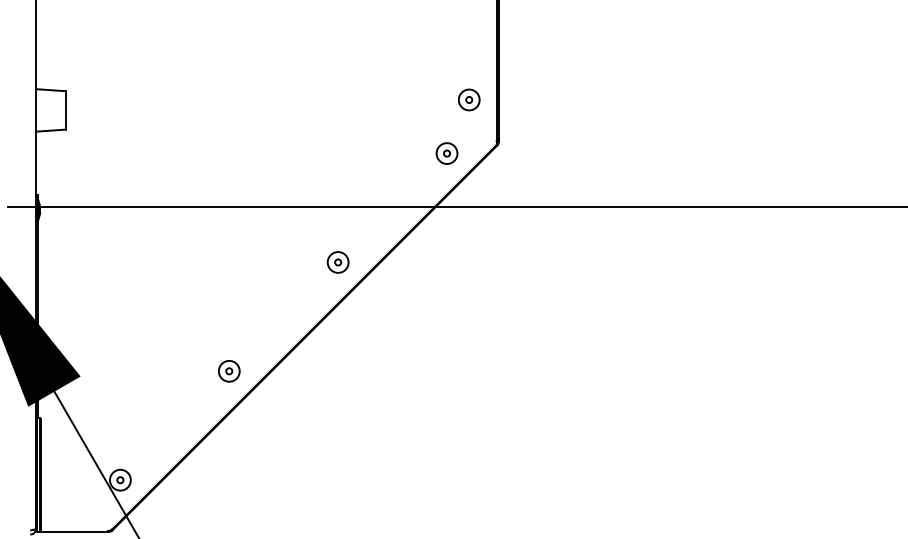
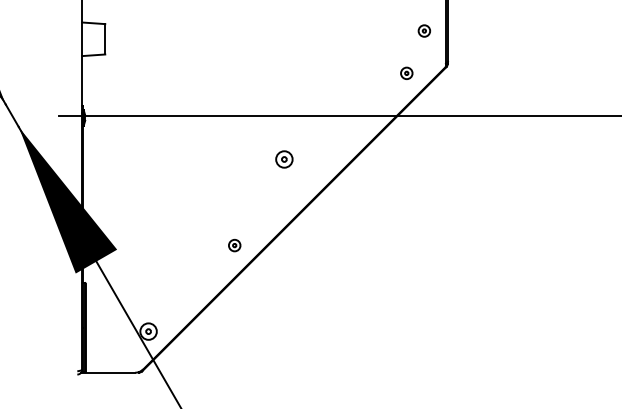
part: (469, 99) -> (424, 30), size x0.7
part: (446, 153) -> (406, 73), size x0.7
part: (337, 262) -> (283, 159), moved
part: (229, 371) -> (234, 245), size x0.7

